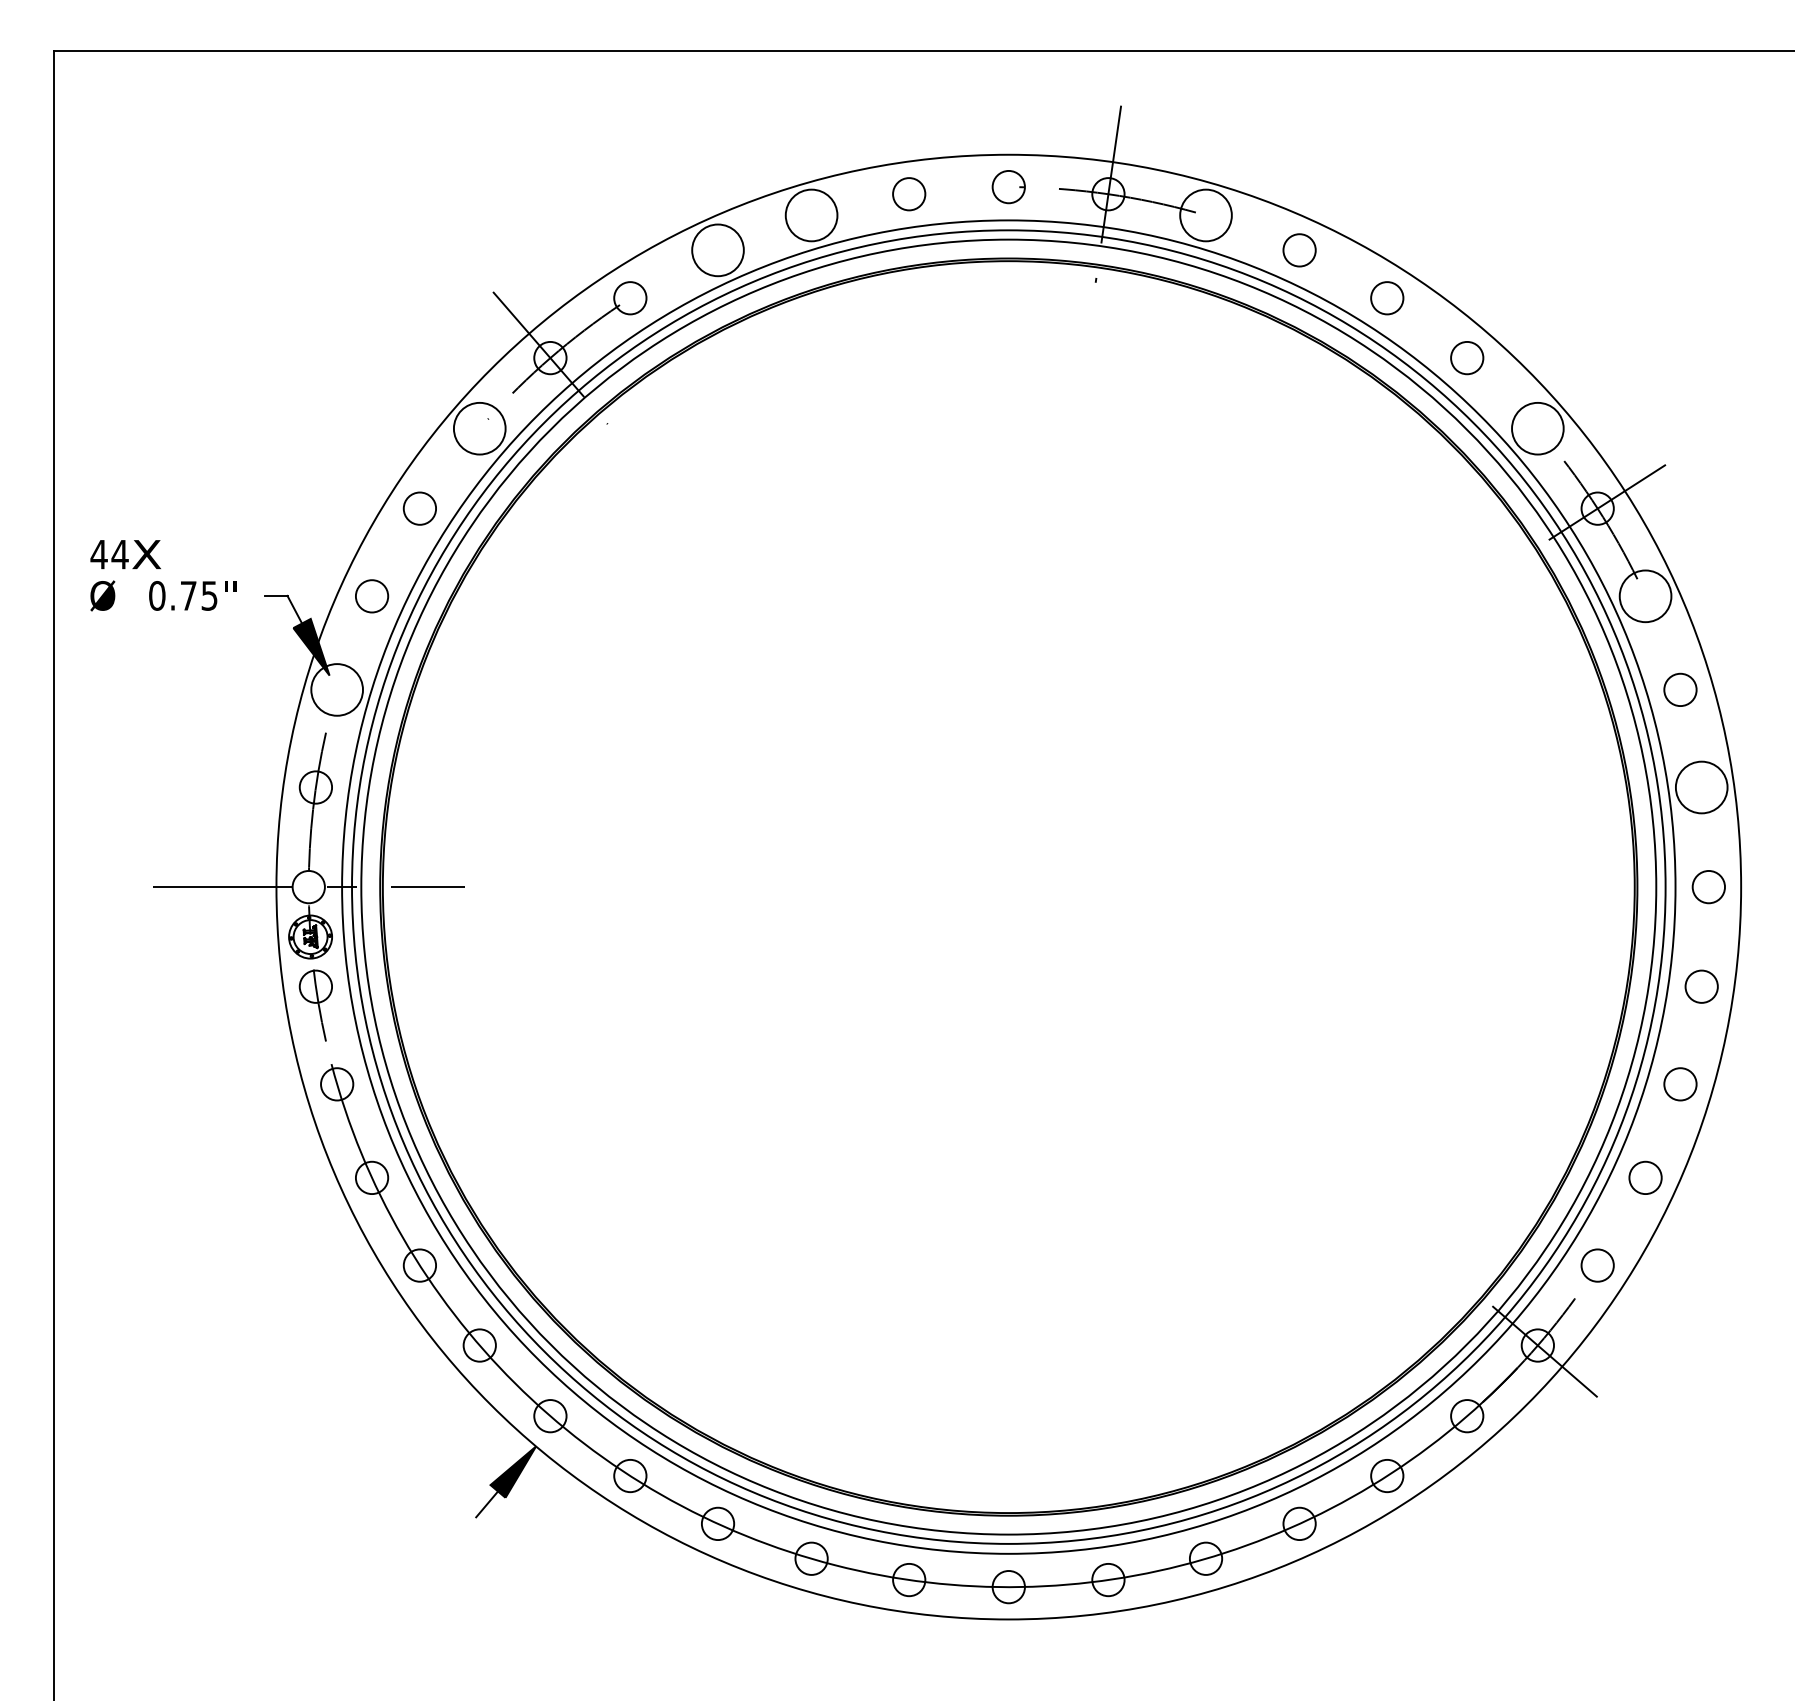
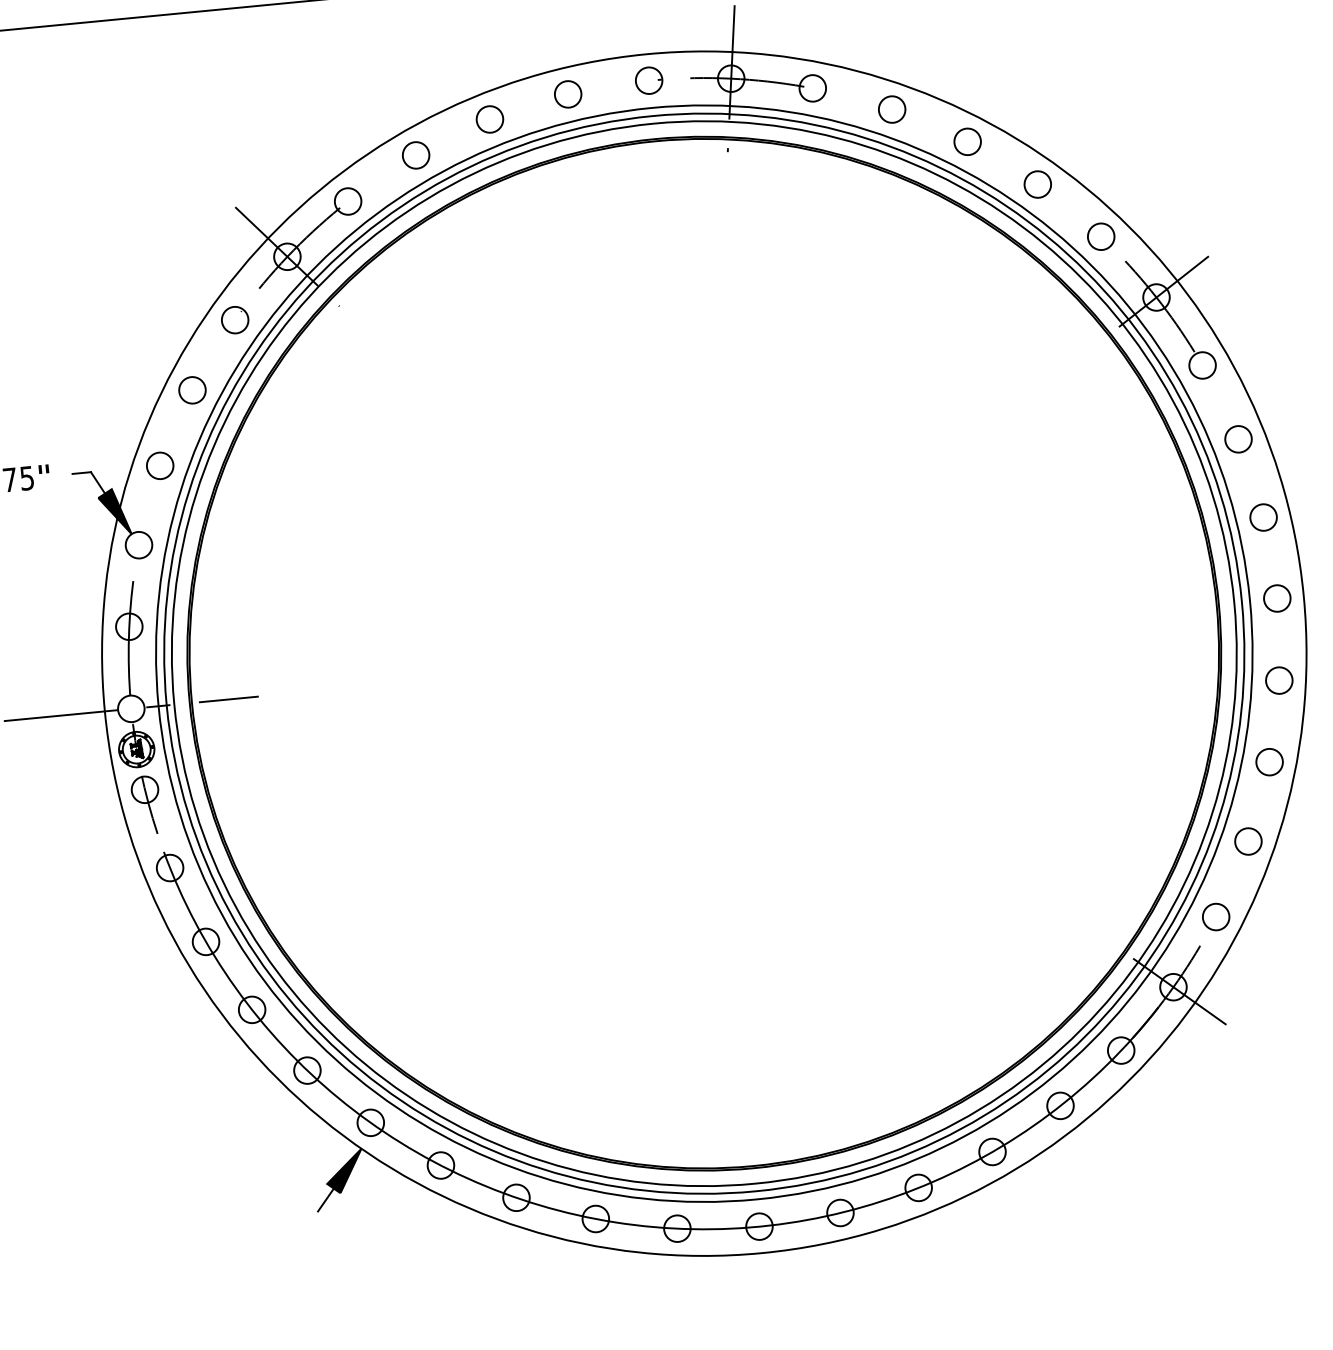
circle: (811, 215) -> (489, 119), size x0.62
circle: (1205, 215) -> (812, 88), size x0.62
circle: (717, 250) -> (415, 155), size x0.62
circle: (479, 428) -> (234, 320), size x0.62
circle: (1537, 428) -> (1100, 236), size x0.62
circle: (1645, 596) -> (1202, 365), size x0.62
circle: (337, 689) -> (139, 544), size x0.62
circle: (1701, 787) -> (1263, 517), size x0.62

